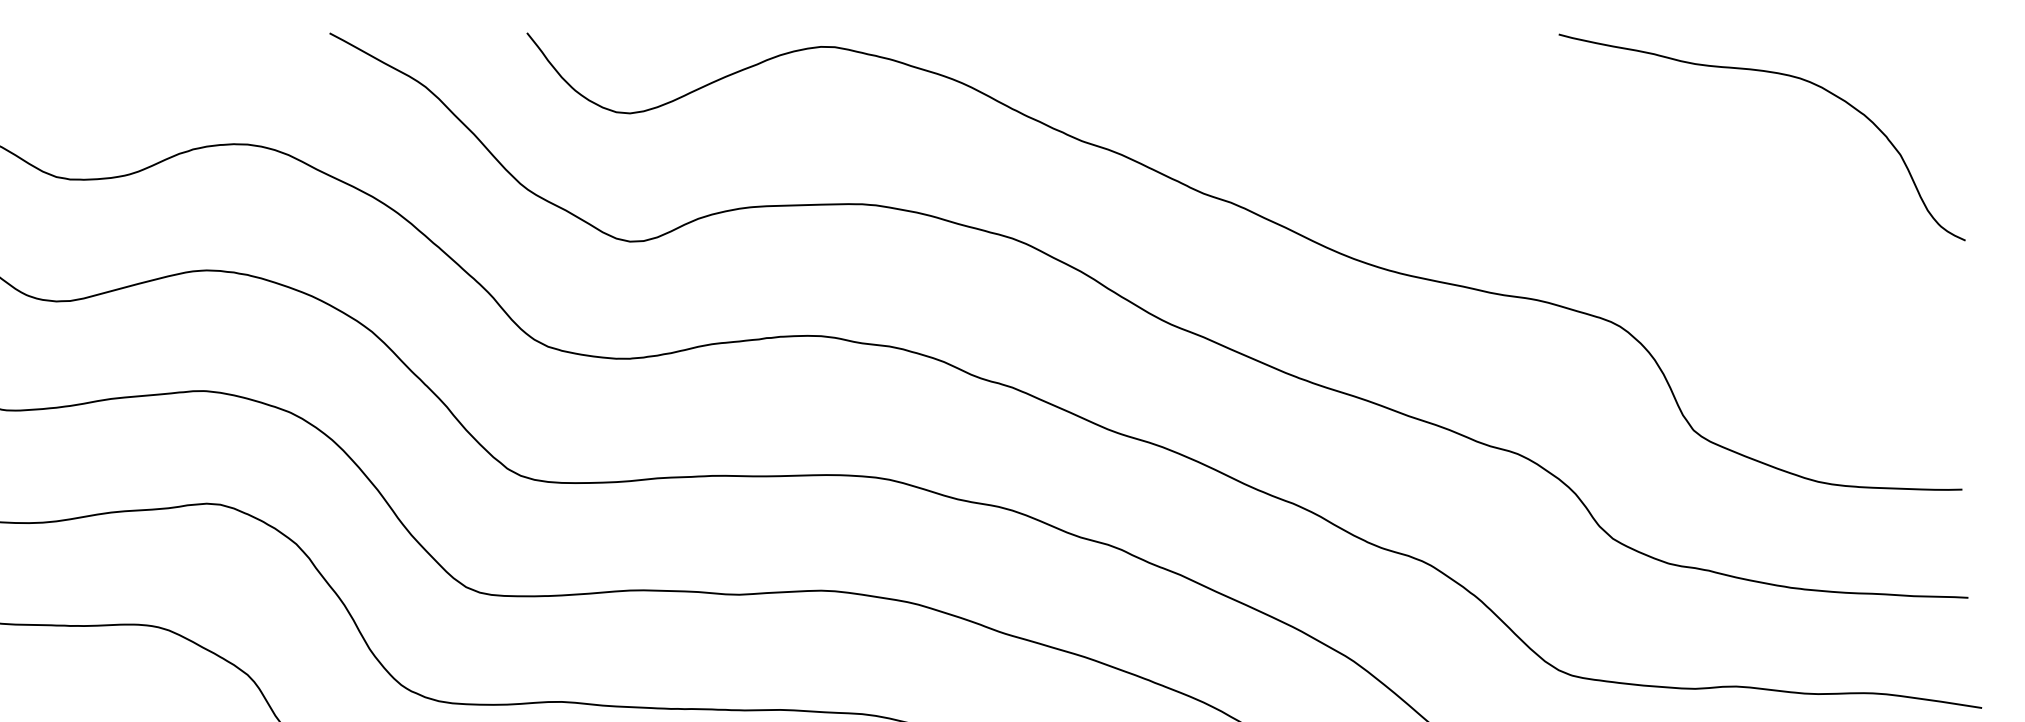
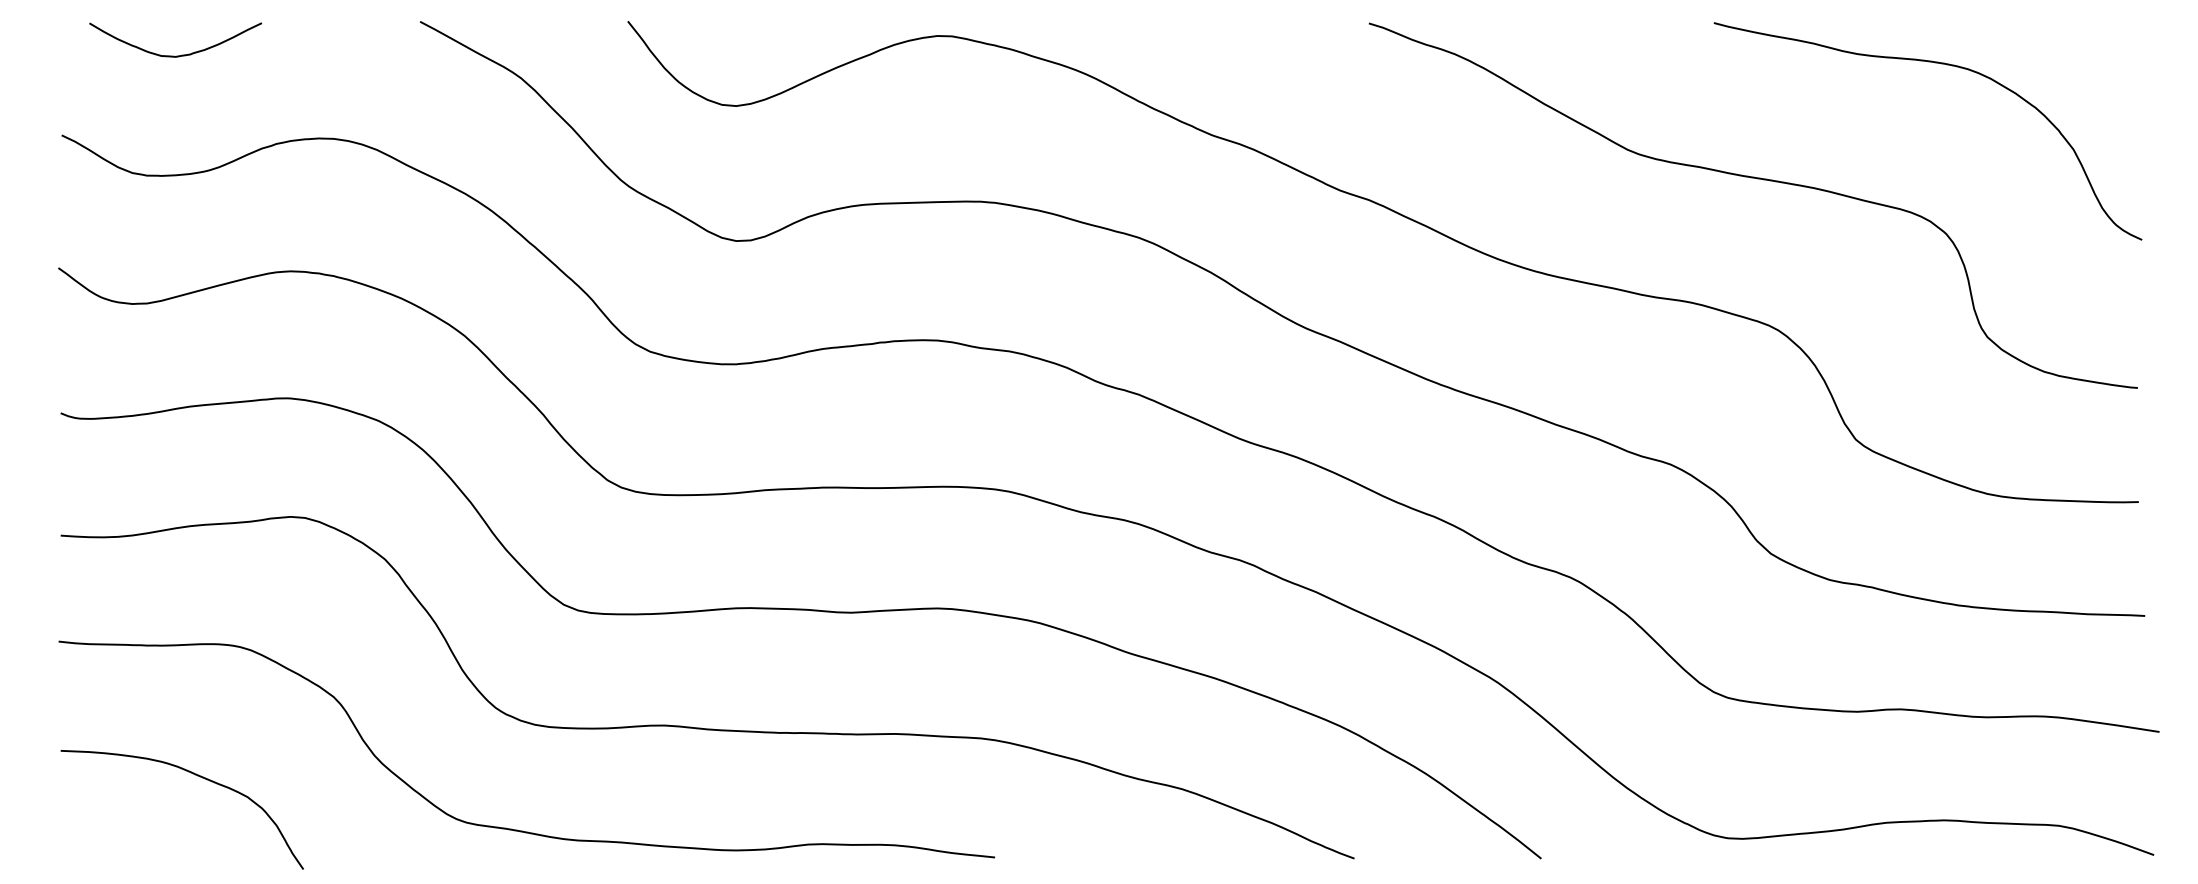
curve: (96, 65) -> (174, 55), added
curve: (1600, 183) -> (1757, 179), added

